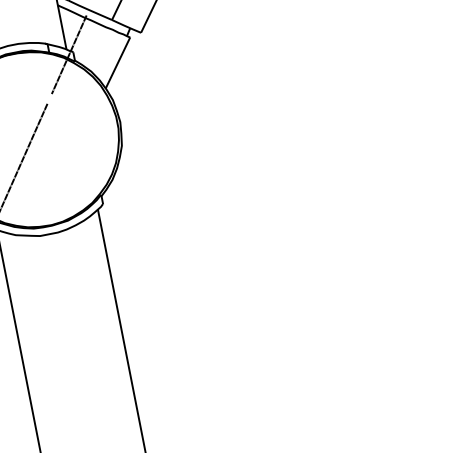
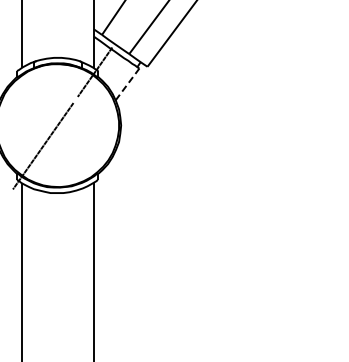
line: (117, 63) -> (127, 84), solid -> dashed

